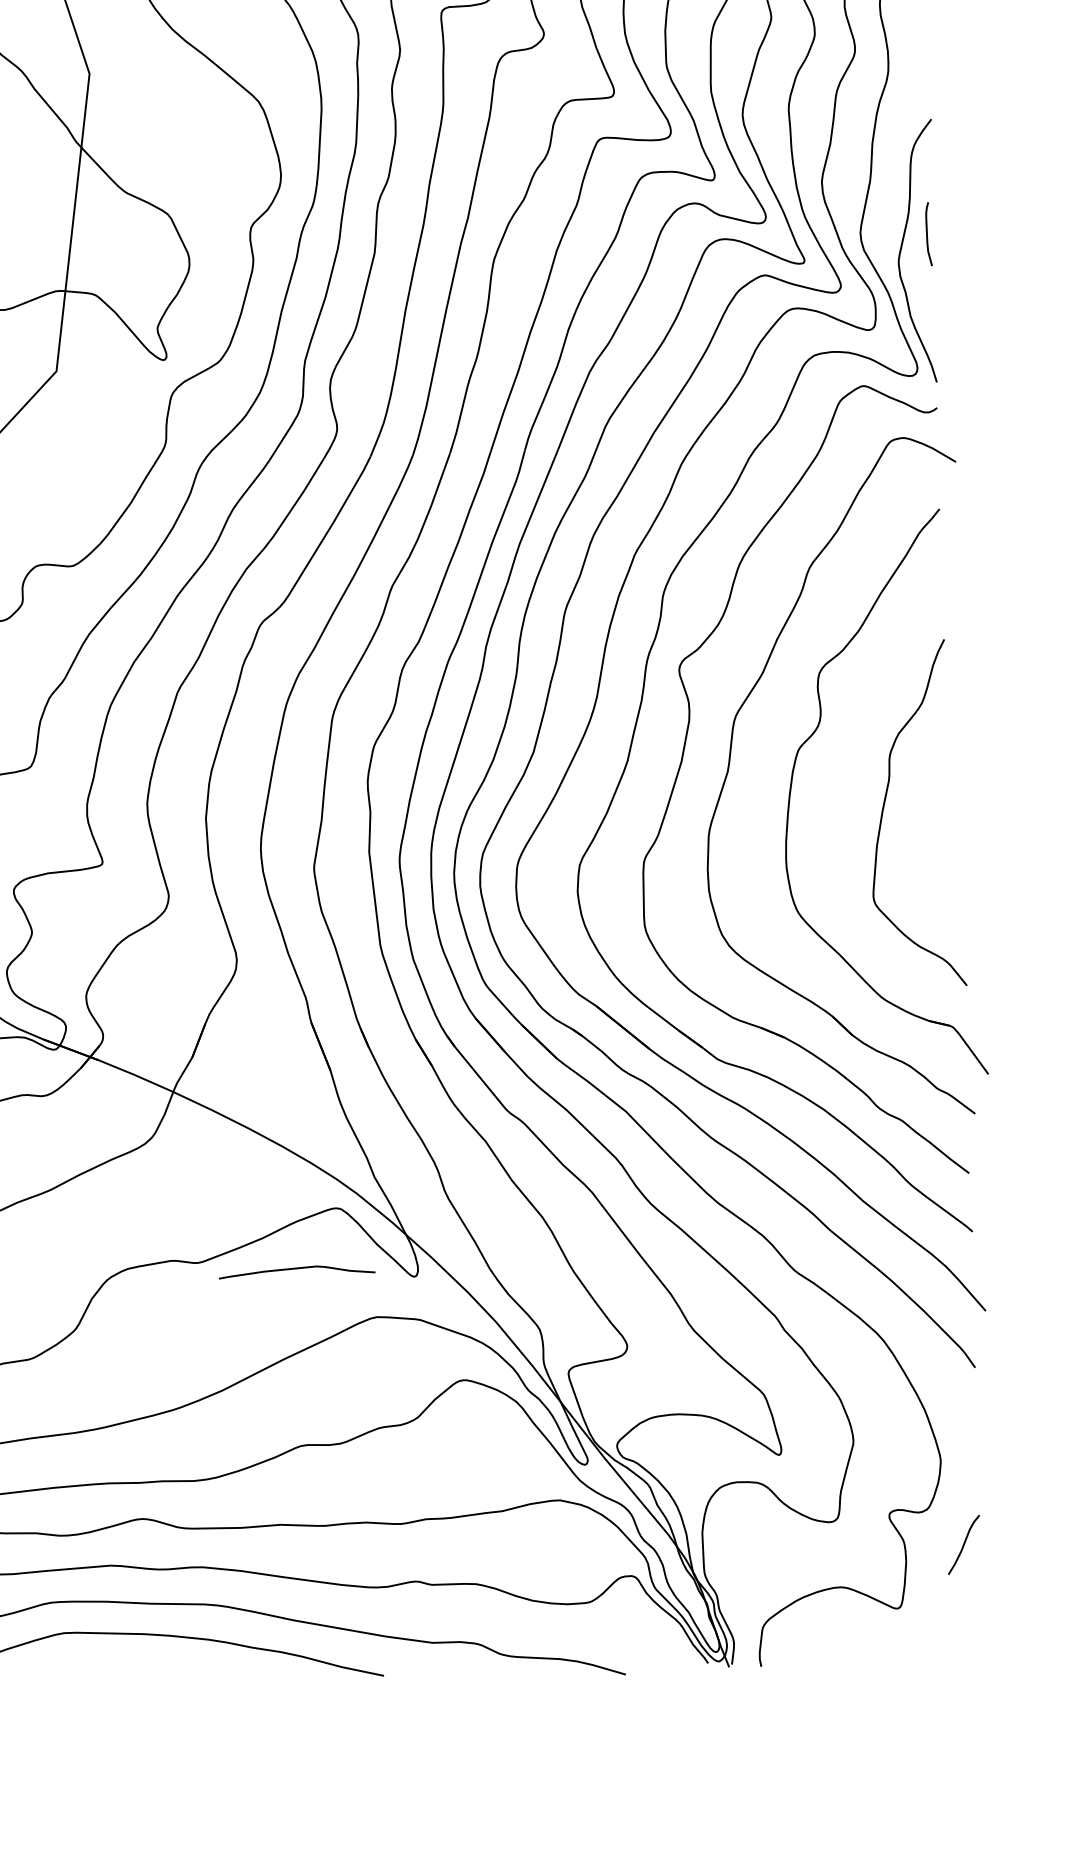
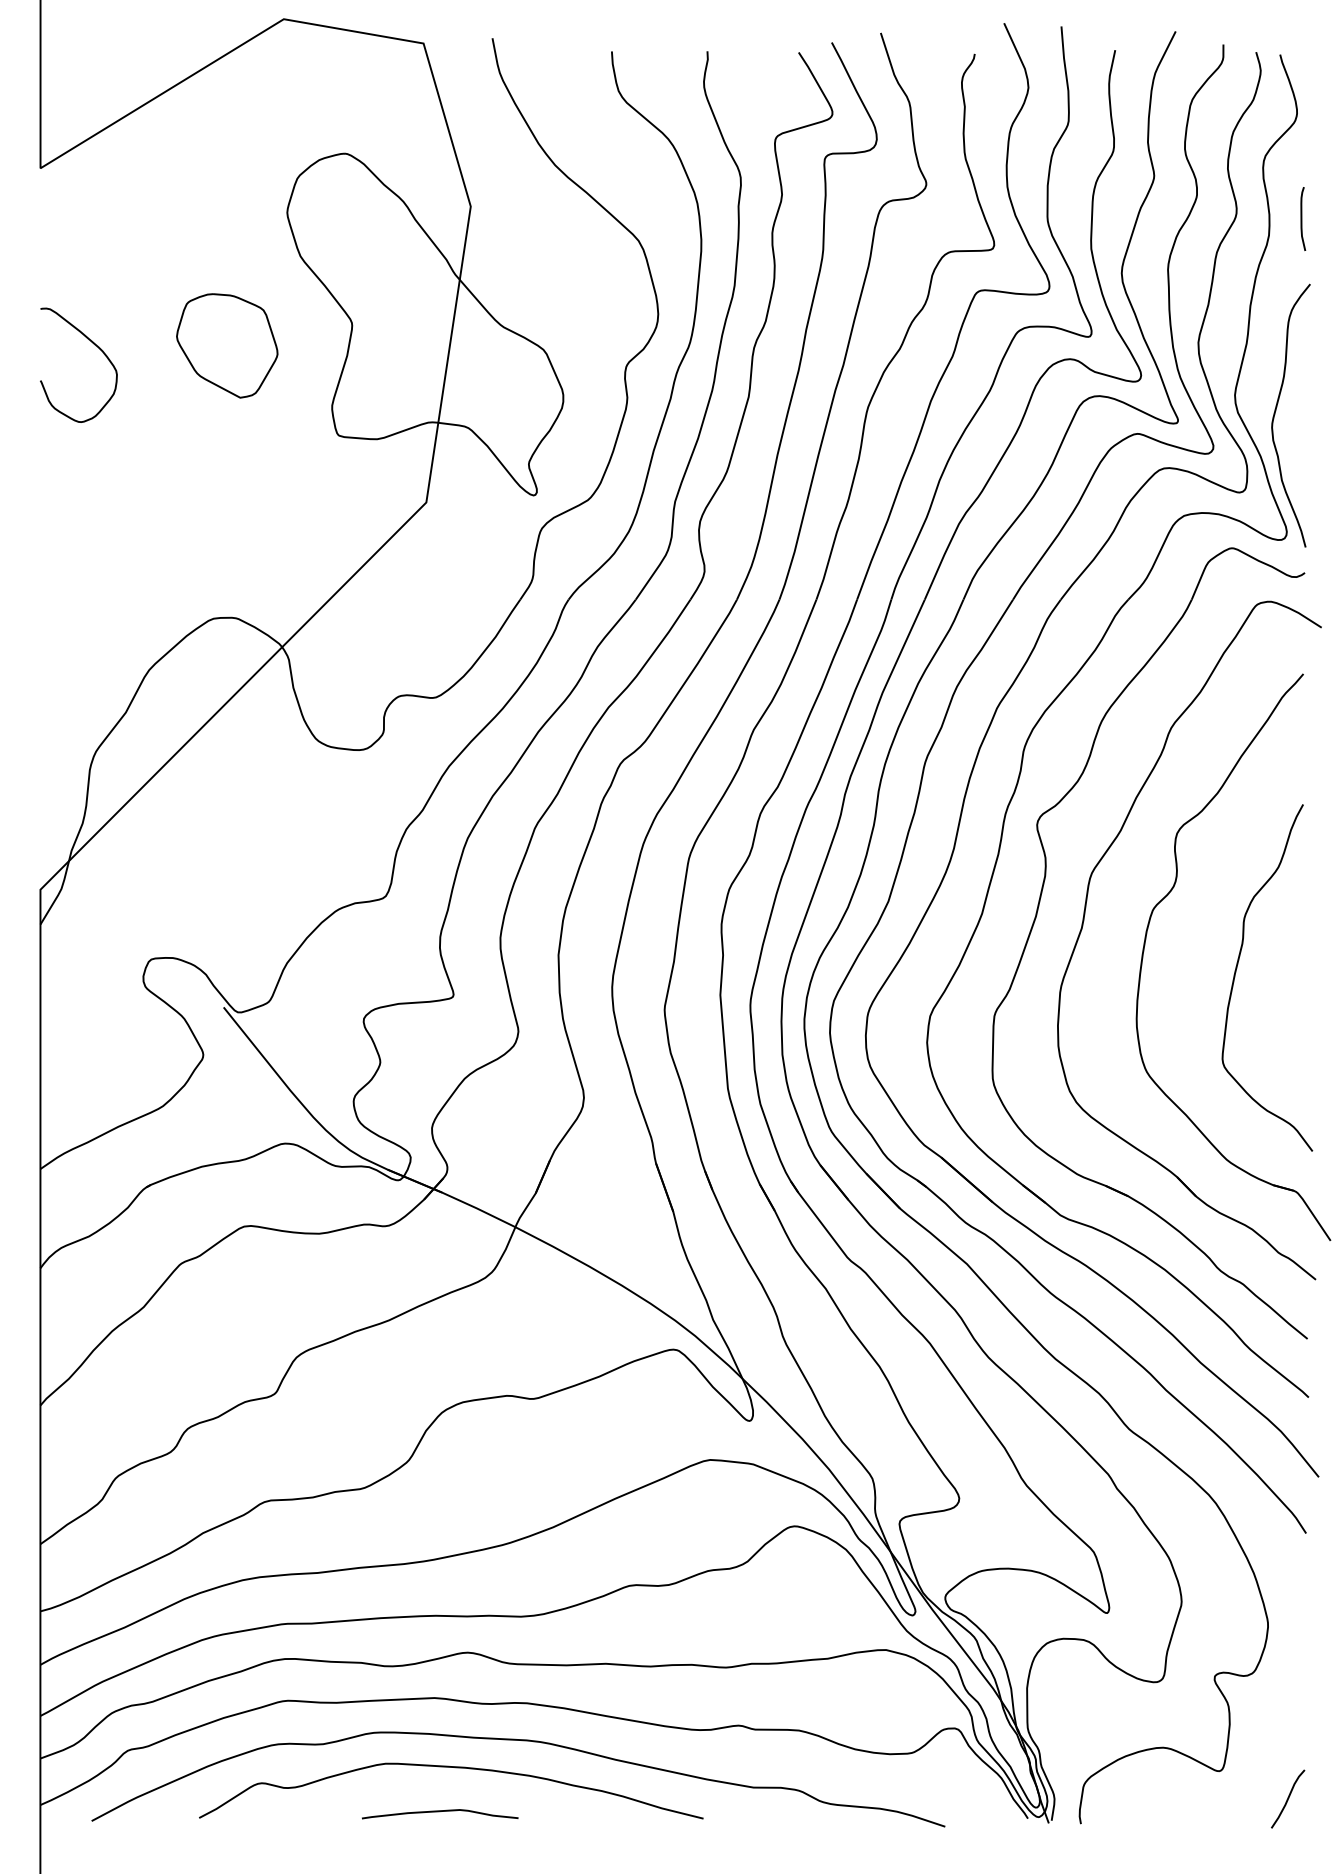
curve: (928, 233) -> (1302, 218), moved
curve: (297, 1269) -> (440, 1812), moved
curve: (964, 1544) -> (1288, 1798), moved

